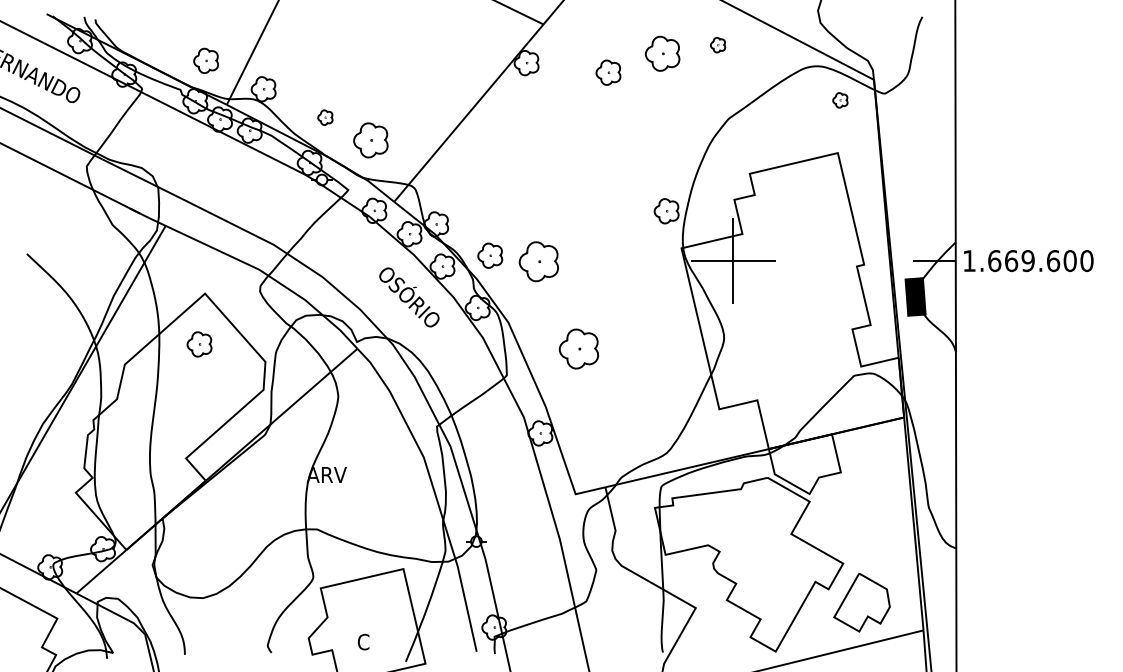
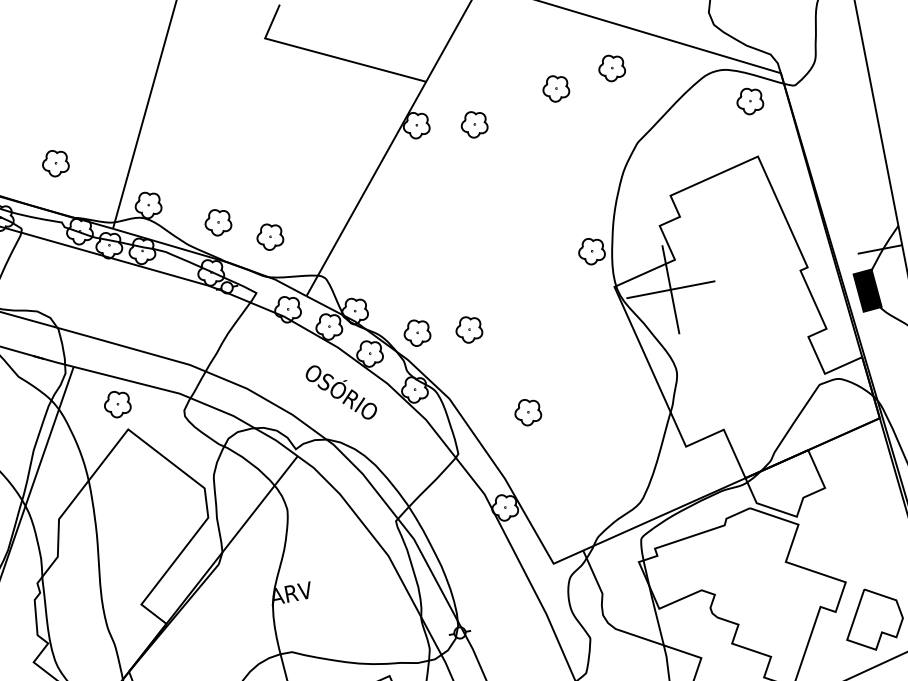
part: (717, 45) -> (611, 68), size x1.67
part: (662, 54) -> (555, 89), size x0.71
part: (205, 60) -> (54, 163), moved
part: (608, 72) -> (474, 124), moved
part: (840, 100) -> (750, 101), size x1.67
part: (325, 117) -> (218, 222), size x1.67
part: (370, 140) -> (269, 237), size x0.71
part: (538, 262) -> (468, 330), size x0.62
part: (199, 344) -> (117, 404), moved
part: (578, 349) -> (527, 412), size x0.62

